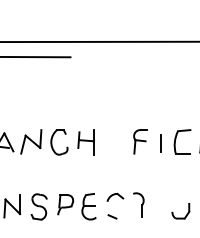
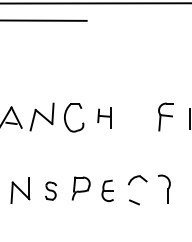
part: (85, 142) -> (103, 117), size x0.7
part: (38, 206) -> (50, 190), size x0.6
part: (88, 206) -> (107, 190), size x0.7

